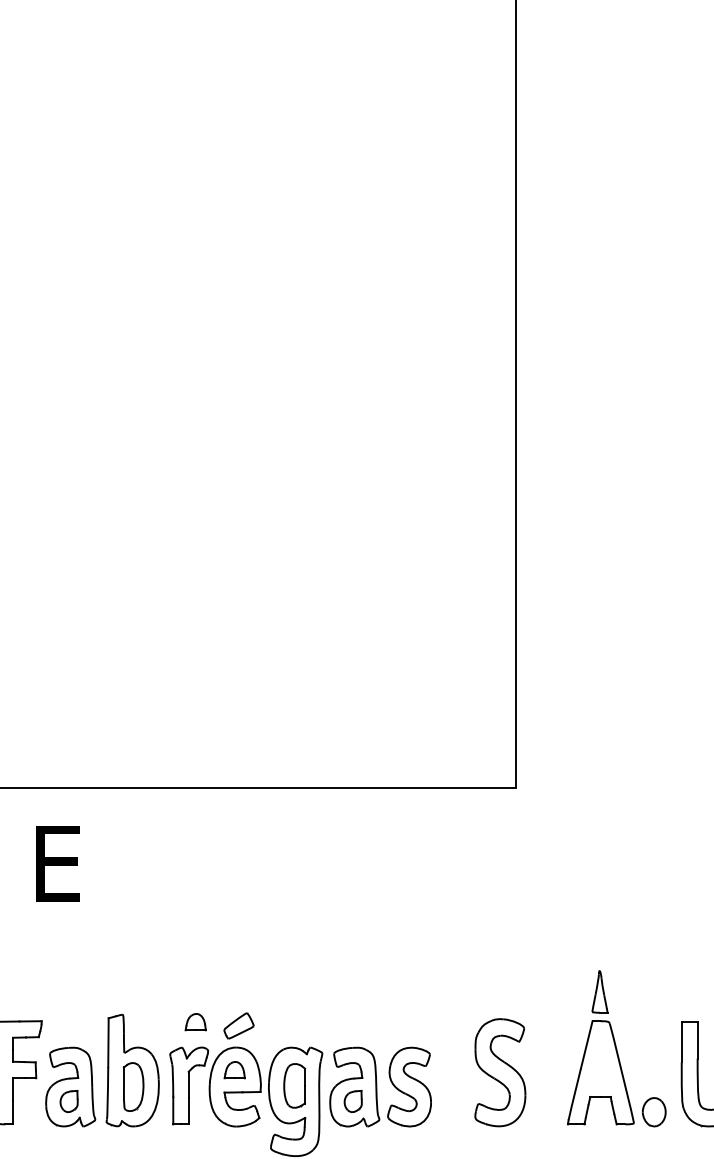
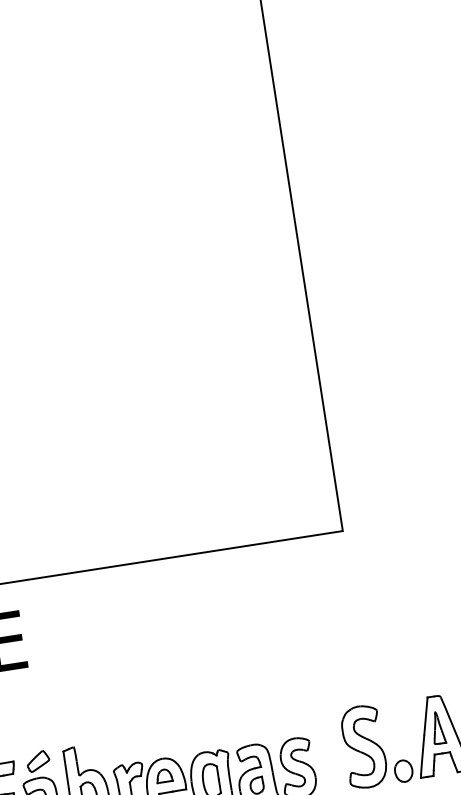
part: (599, 991) -> (437, 727), moved
part: (195, 1022) -> (129, 744), removed
part: (238, 1025) -> (37, 761), moved
part: (546, 1112) -> (403, 771), added

